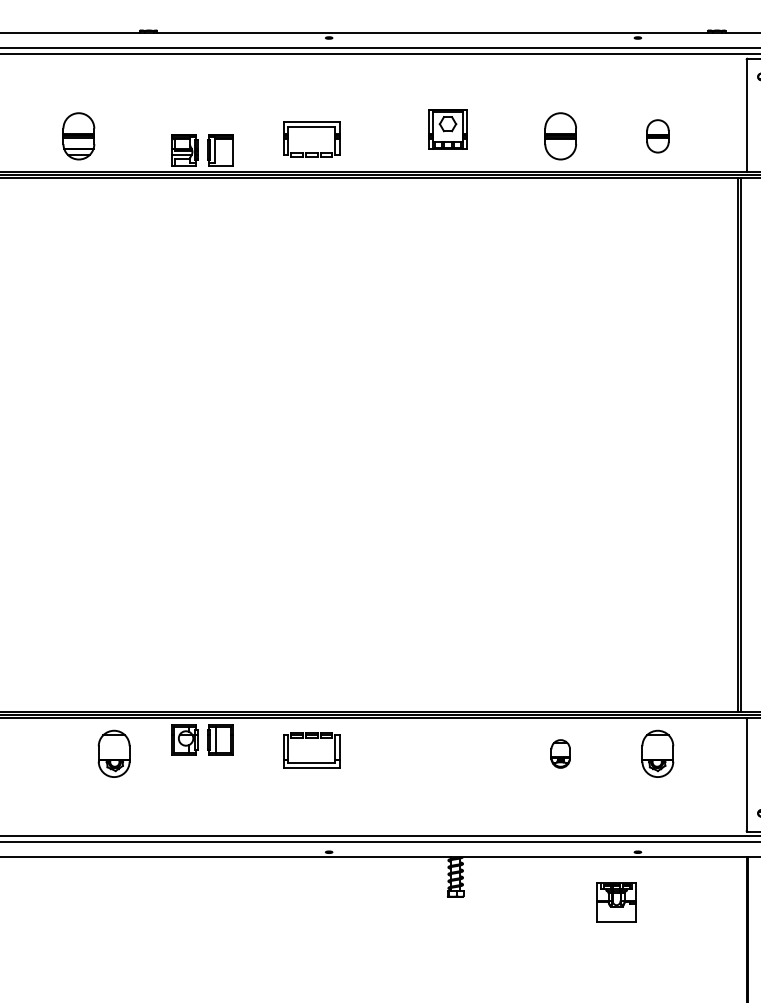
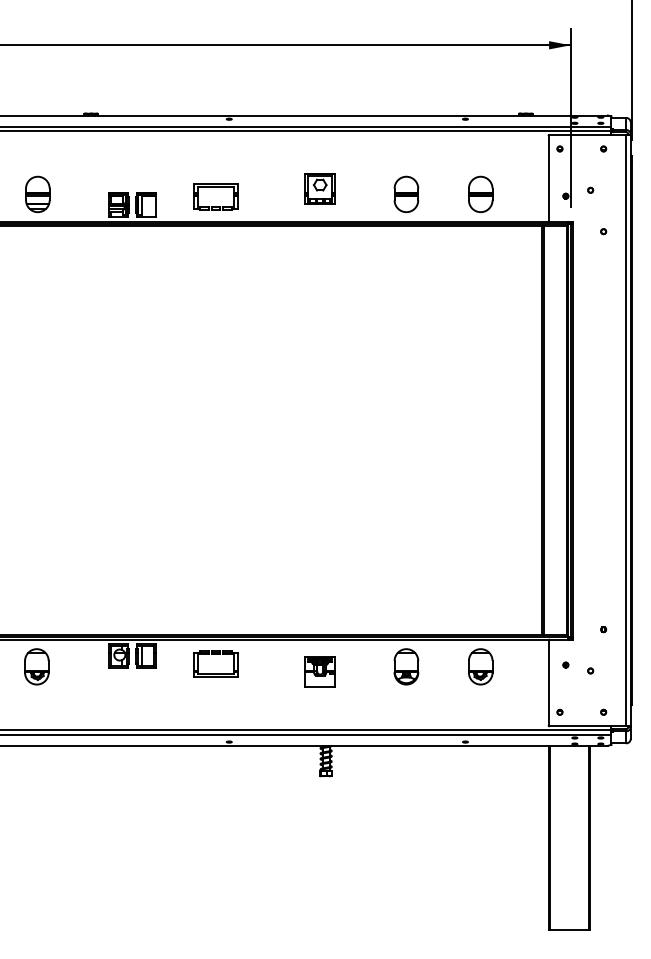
part: (657, 136) -> (480, 194), size x1.43
part: (113, 753) -> (36, 666), moved
part: (560, 753) -> (406, 666), size x1.67
part: (615, 901) -> (319, 671), moved

